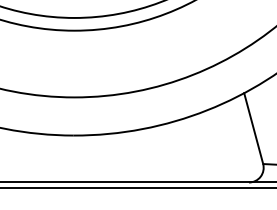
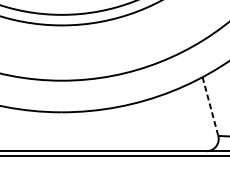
line: (253, 128) -> (210, 106), solid -> dashed

